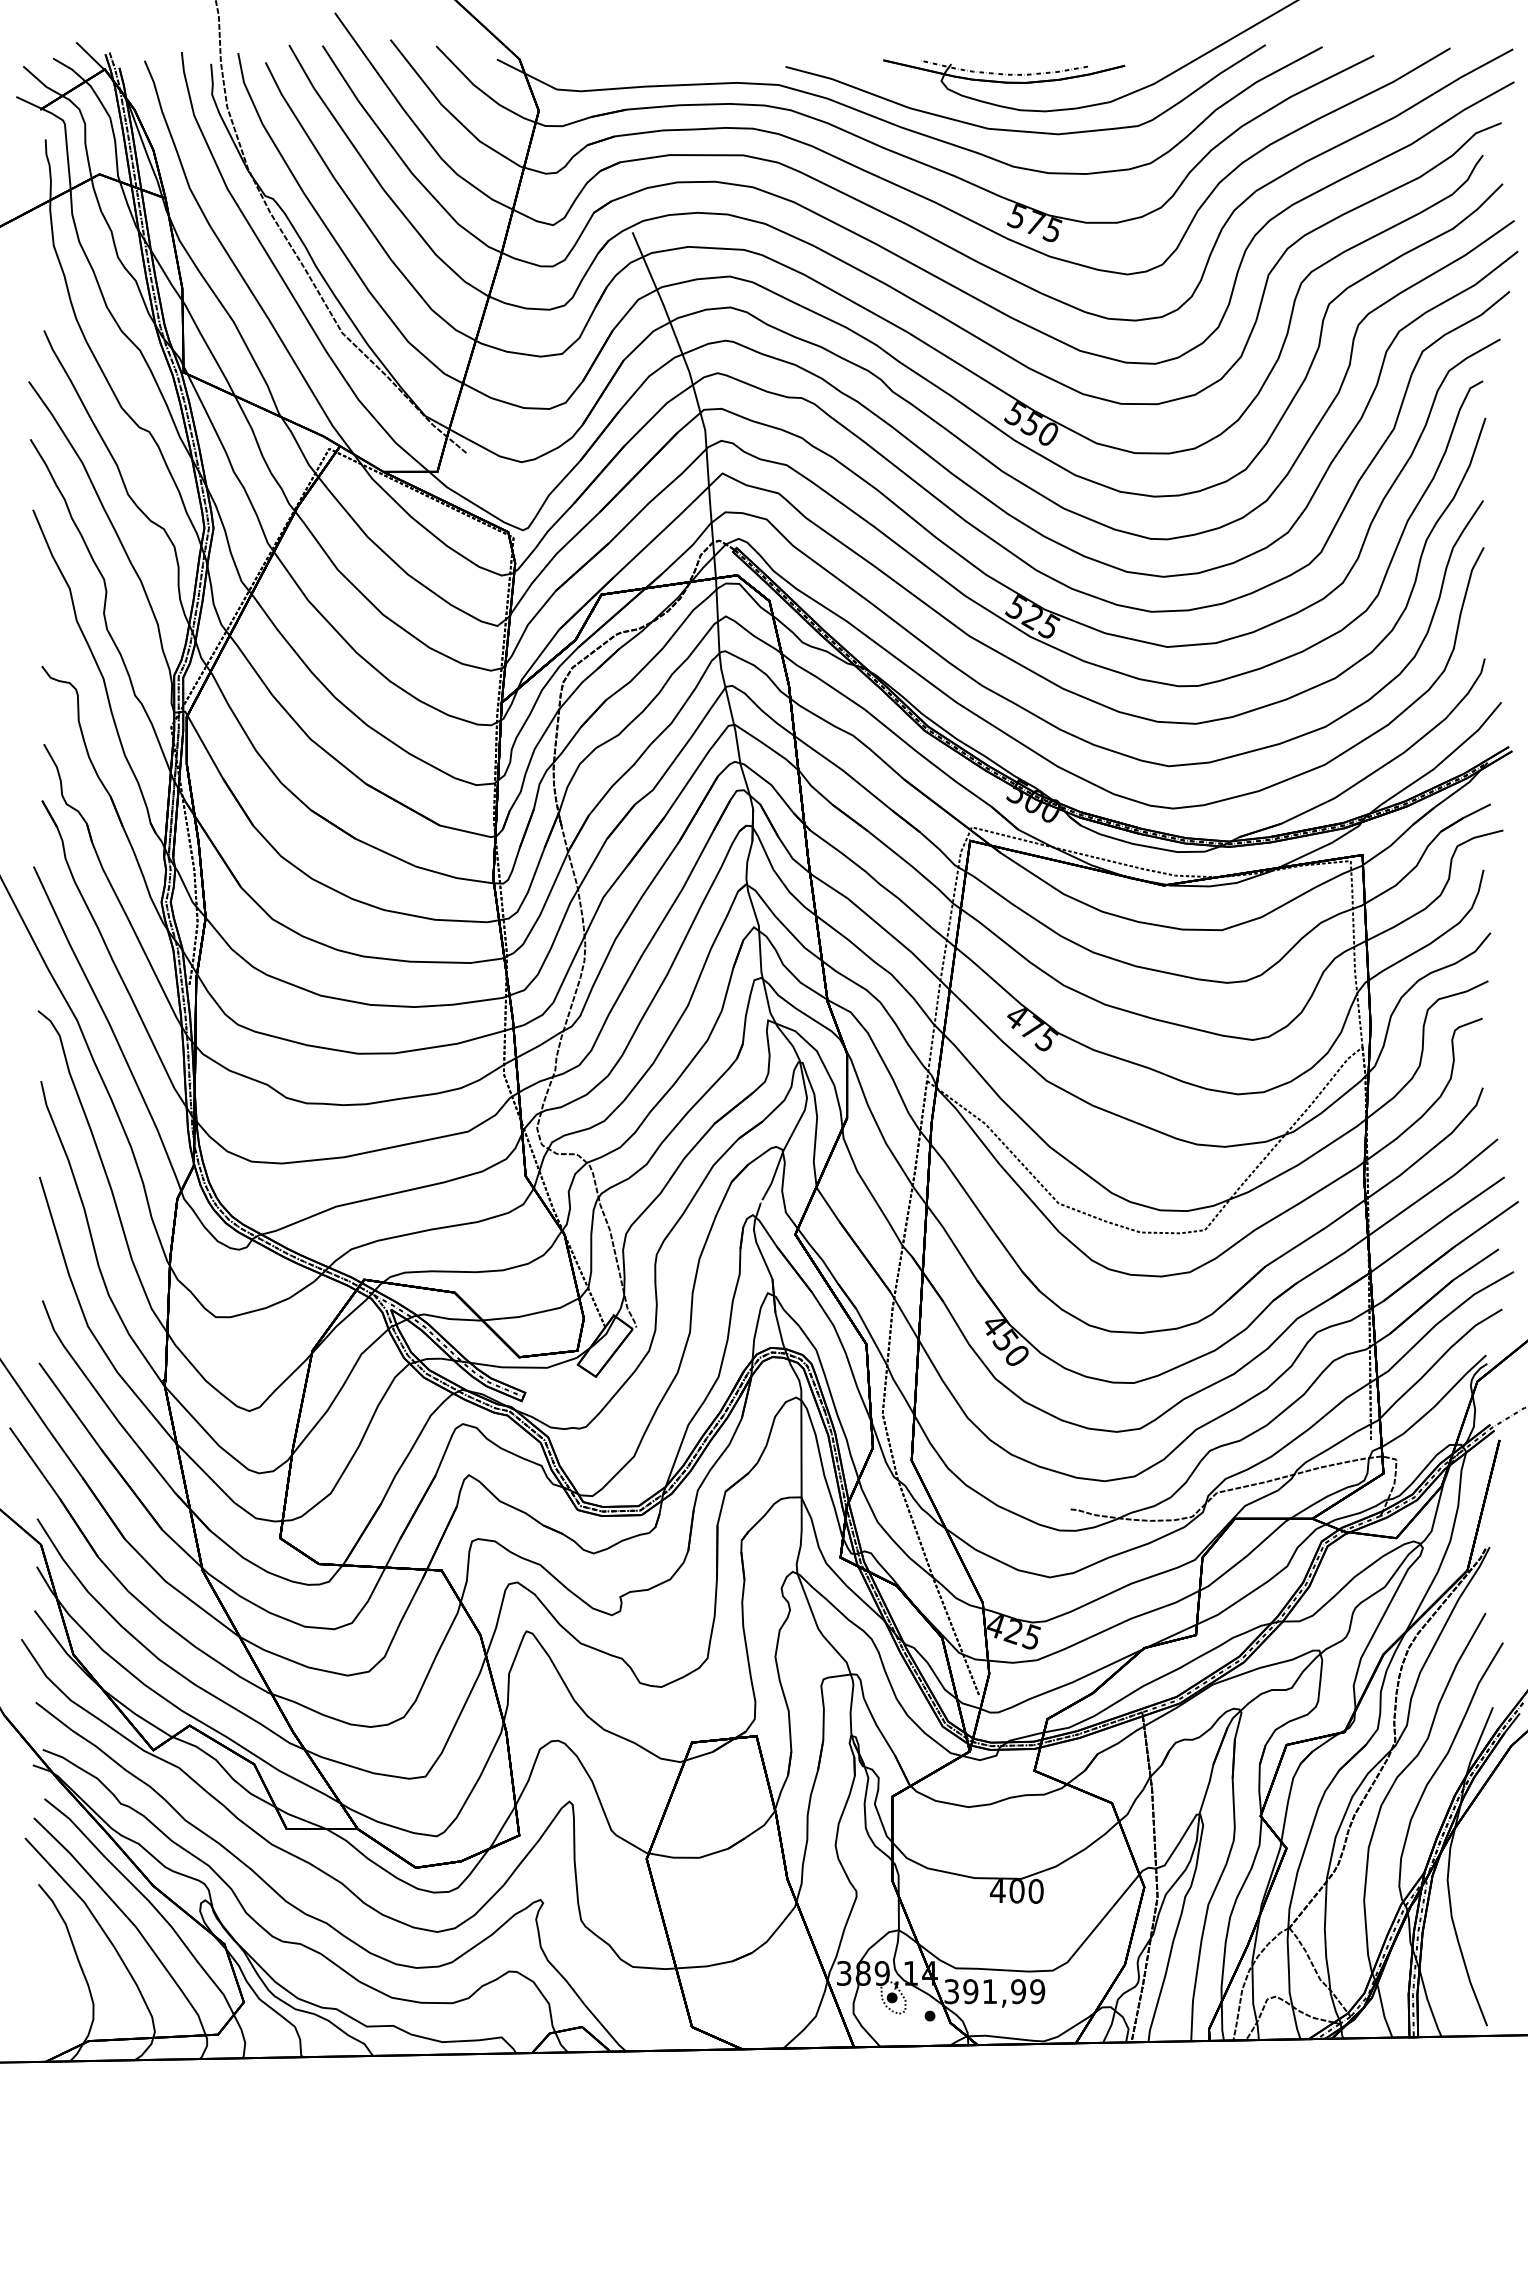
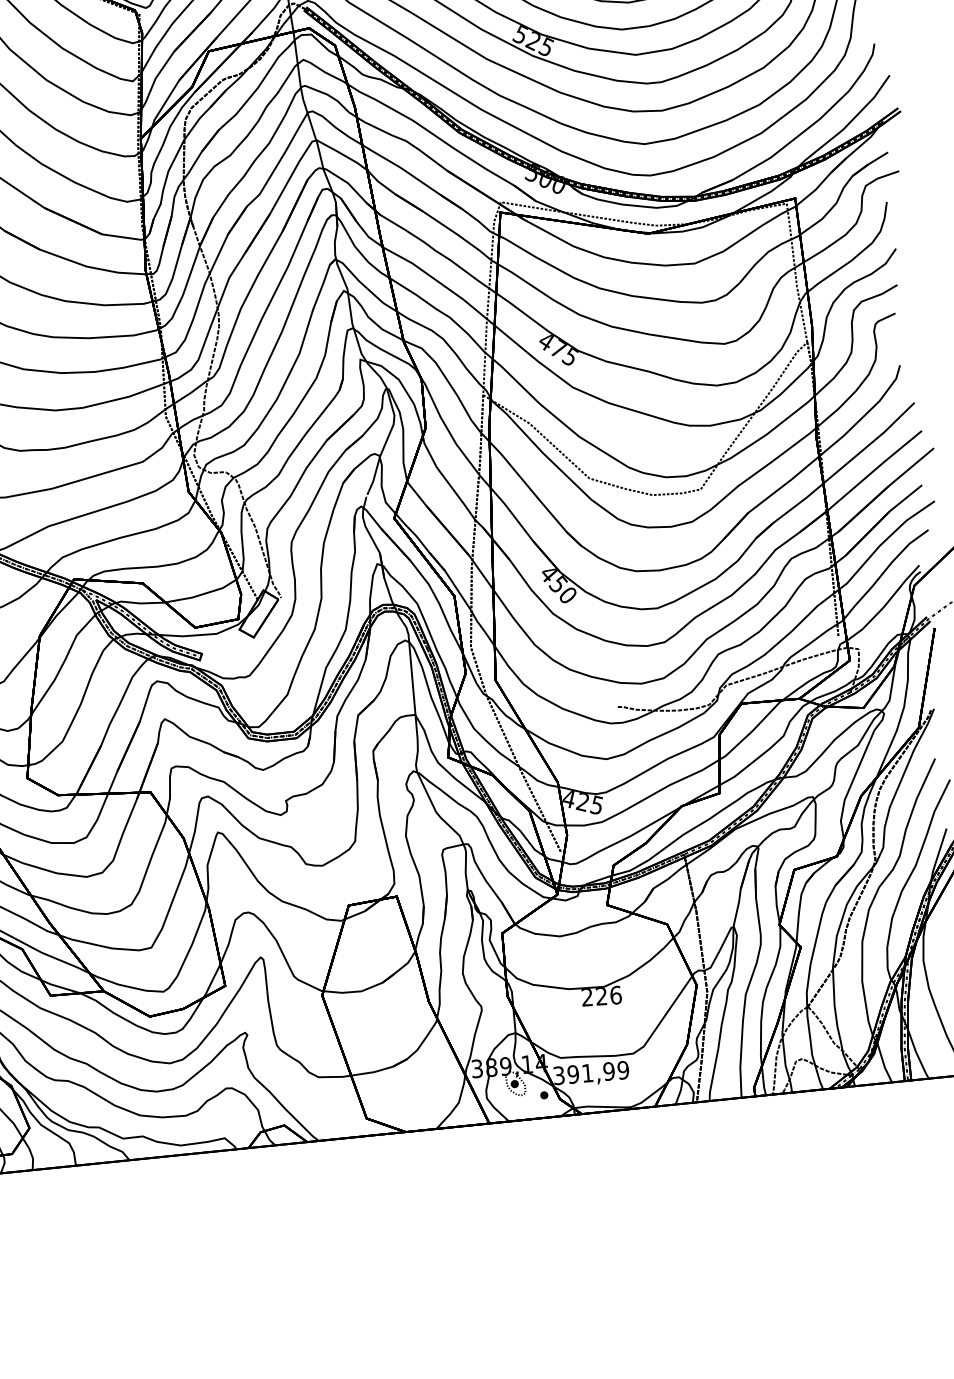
text: (1016, 1890) -> (601, 995), 400 -> 226

